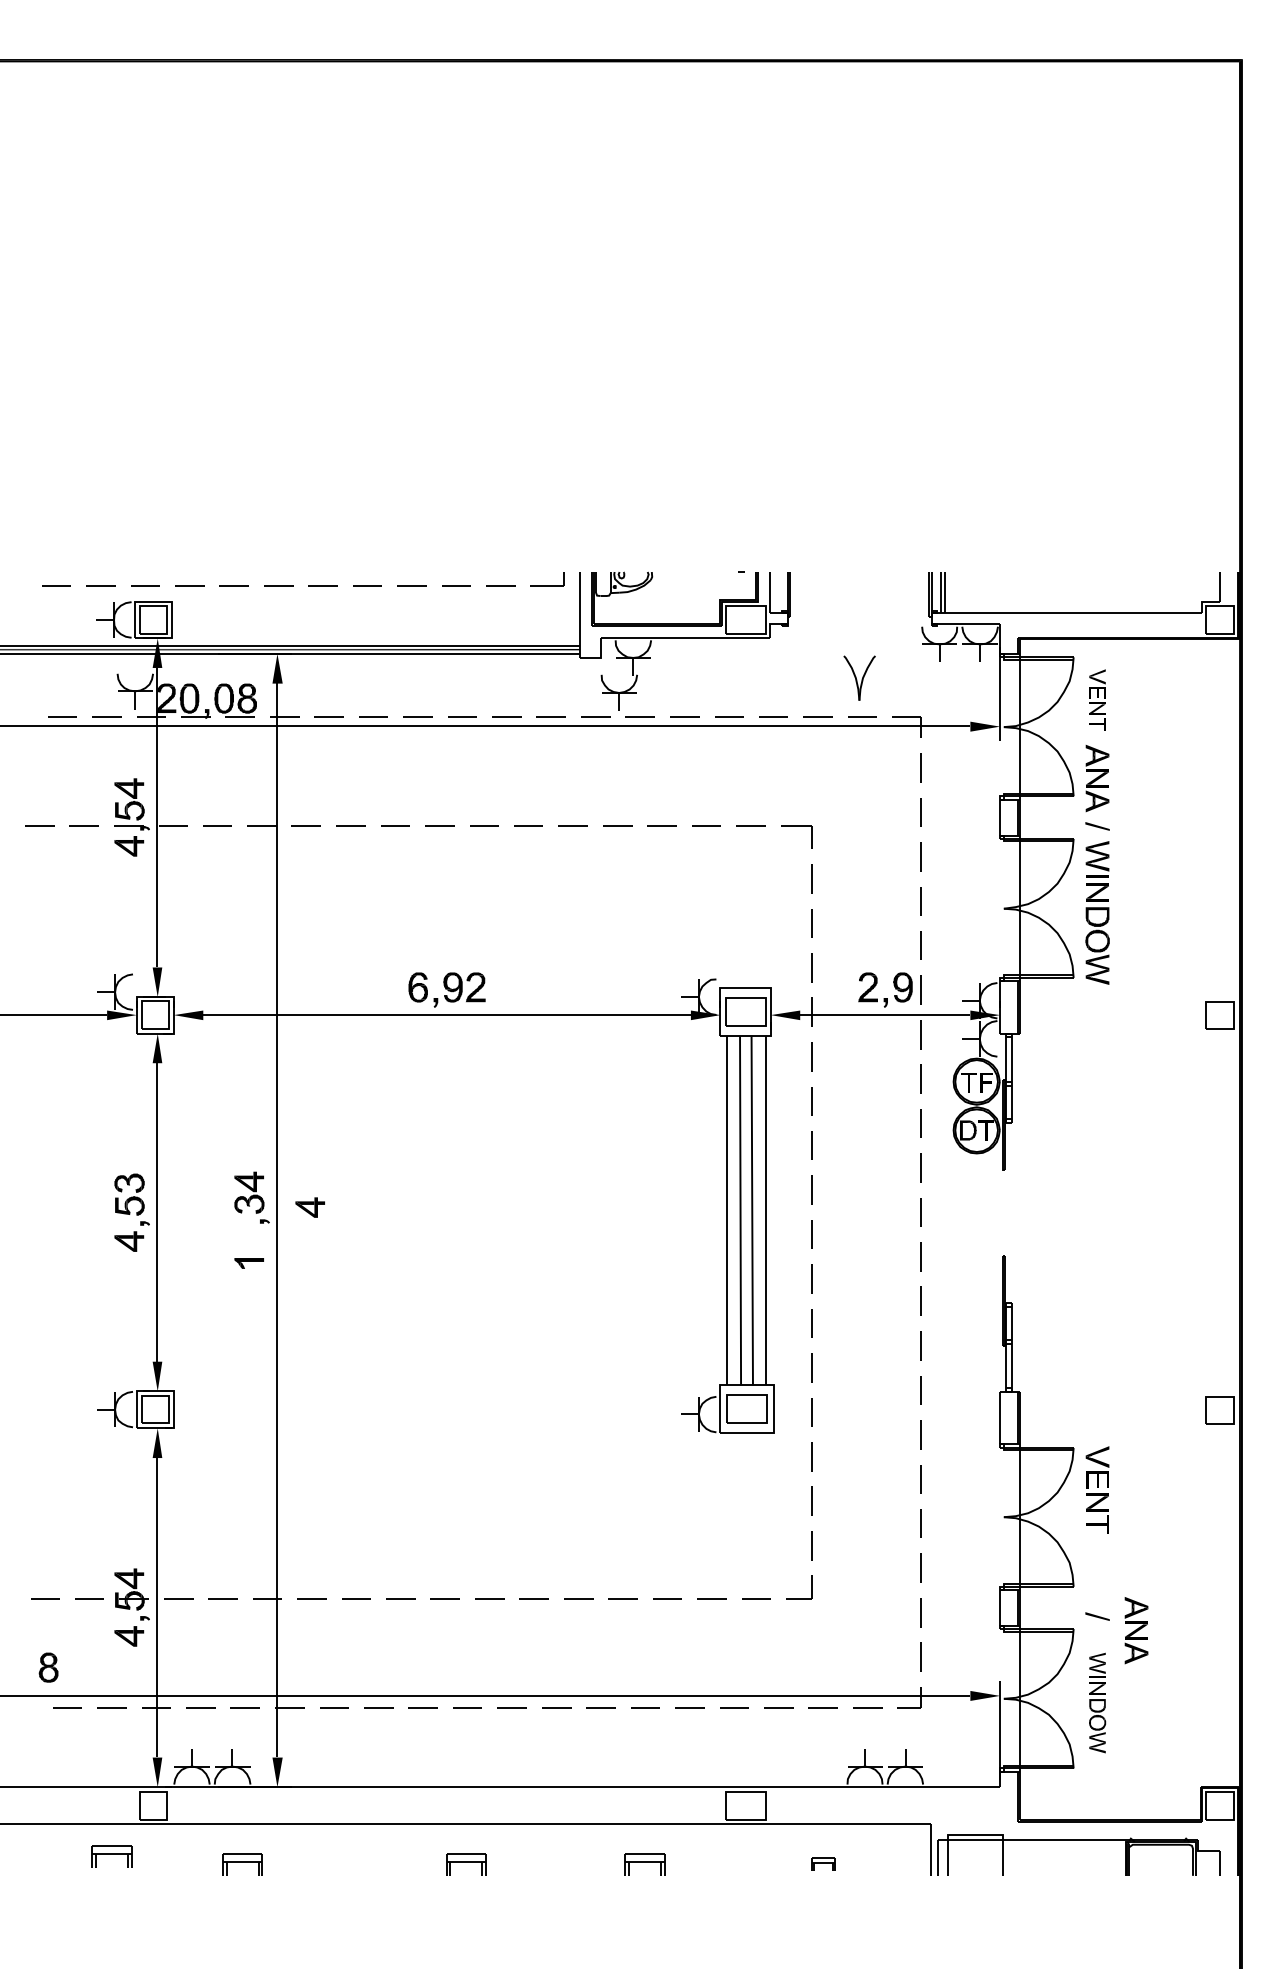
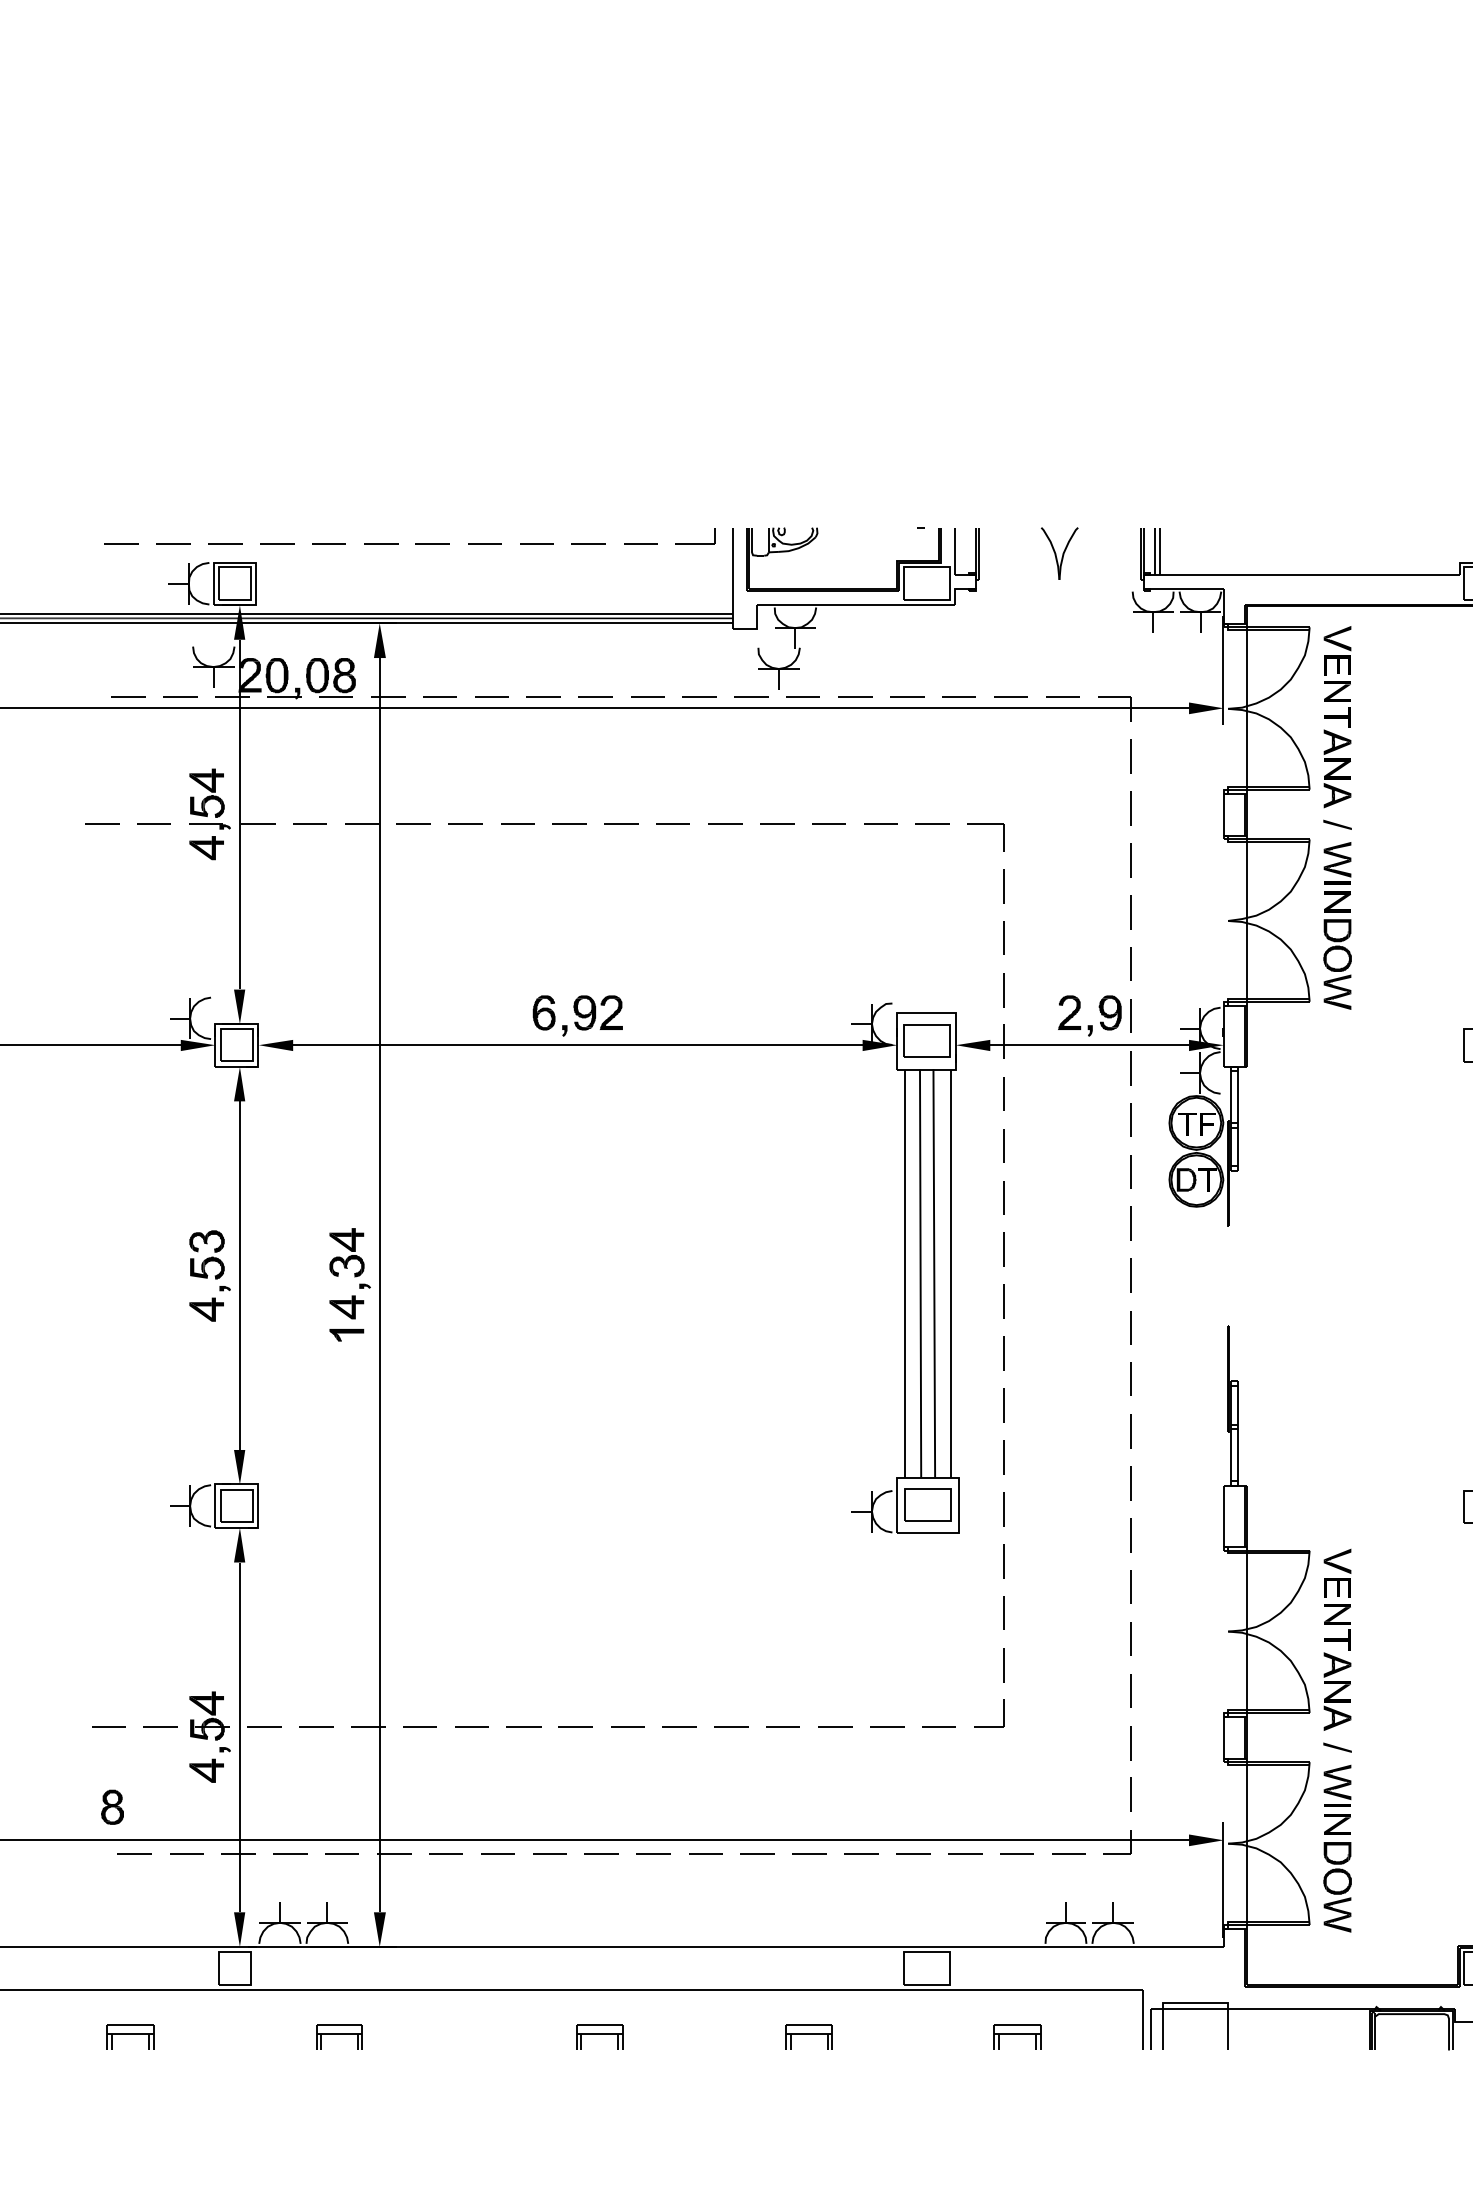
part: (859, 677) -> (1059, 552), moved
part: (1097, 699) -> (1337, 676), size x1.43
part: (309, 1207) -> (345, 1307), moved
part: (1136, 1630) -> (1337, 1691), moved
part: (1097, 1702) -> (1337, 1847), size x1.43
part: (111, 1856) -> (129, 2037), moved
part: (823, 1864) -> (1017, 2037), size x1.67

